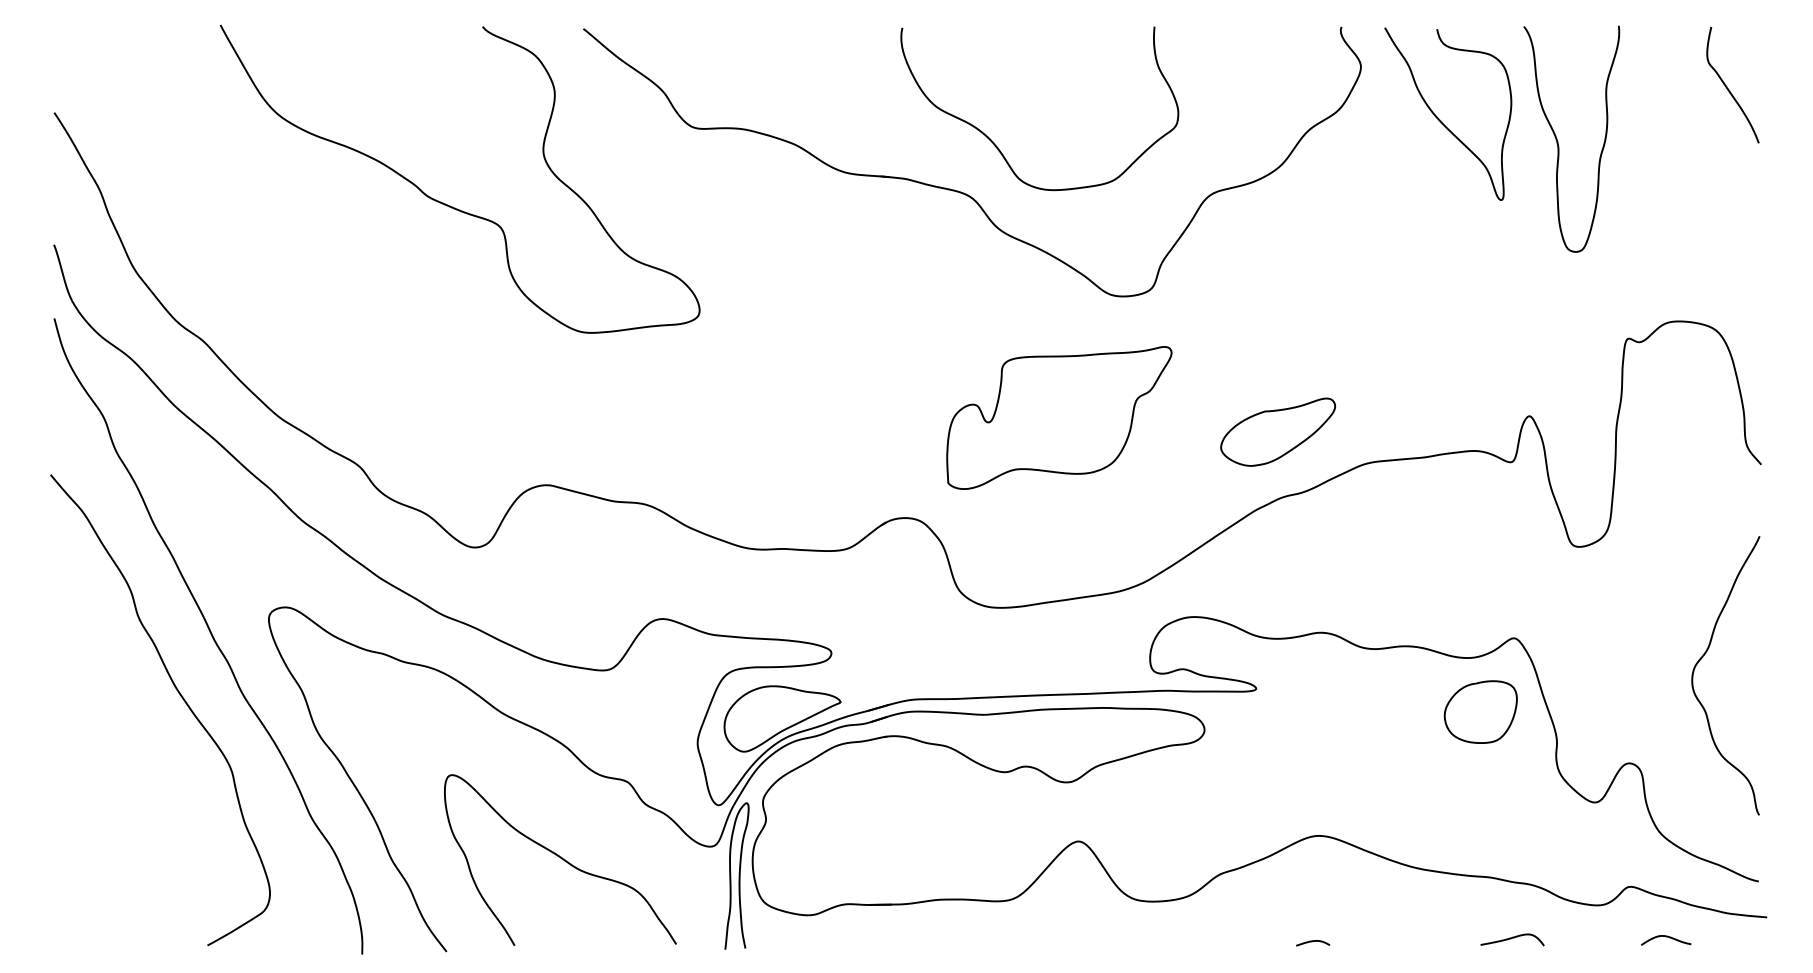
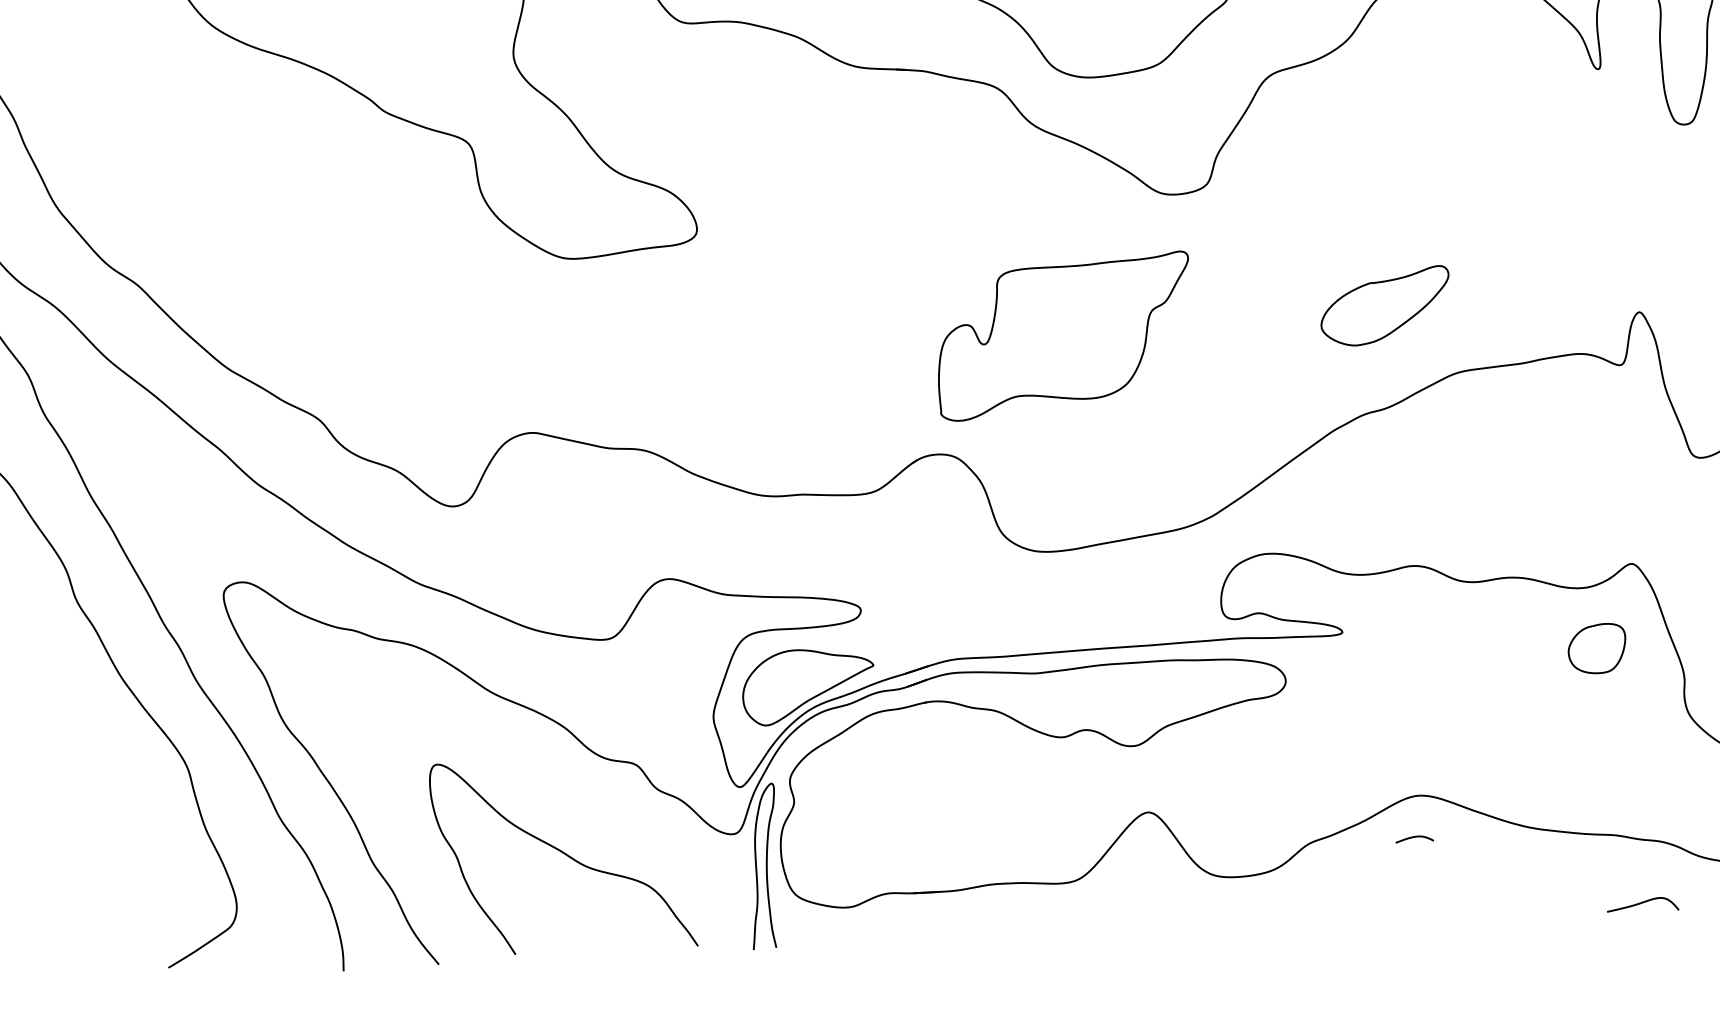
part: (1059, 417) -> (1064, 335), moved
part: (1277, 431) -> (1384, 305), moved
part: (1480, 711) -> (1596, 648), size x0.7
curve: (1312, 942) -> (1414, 838), moved

